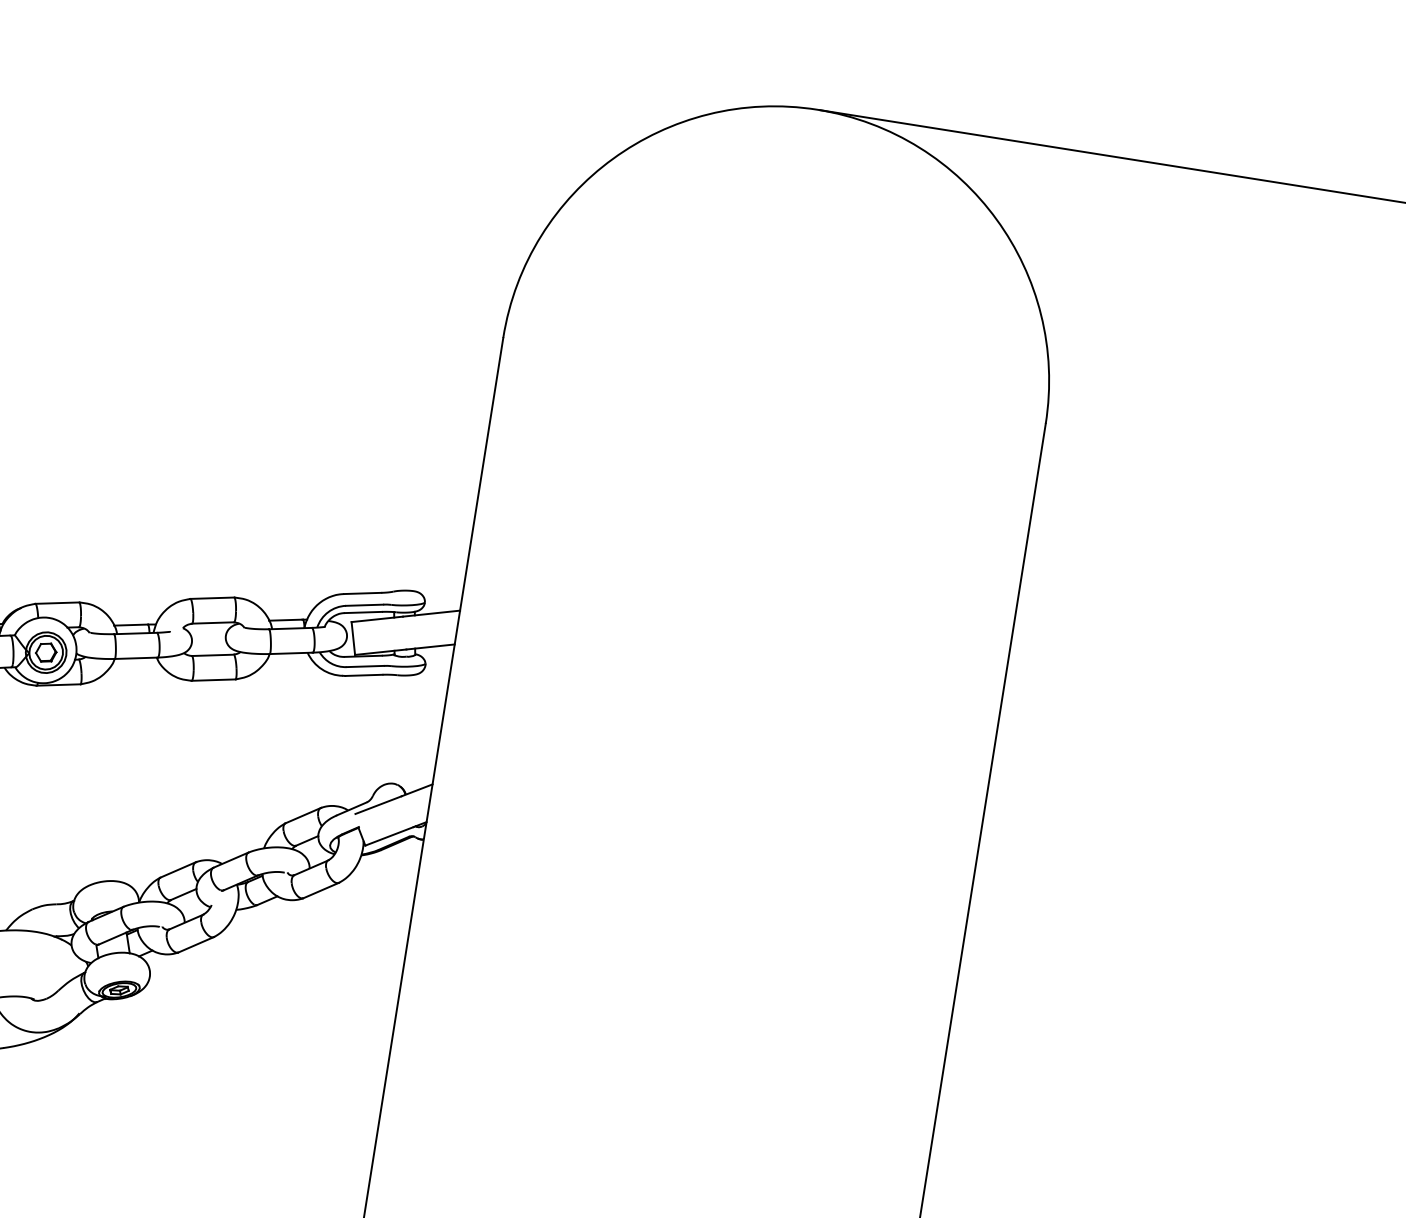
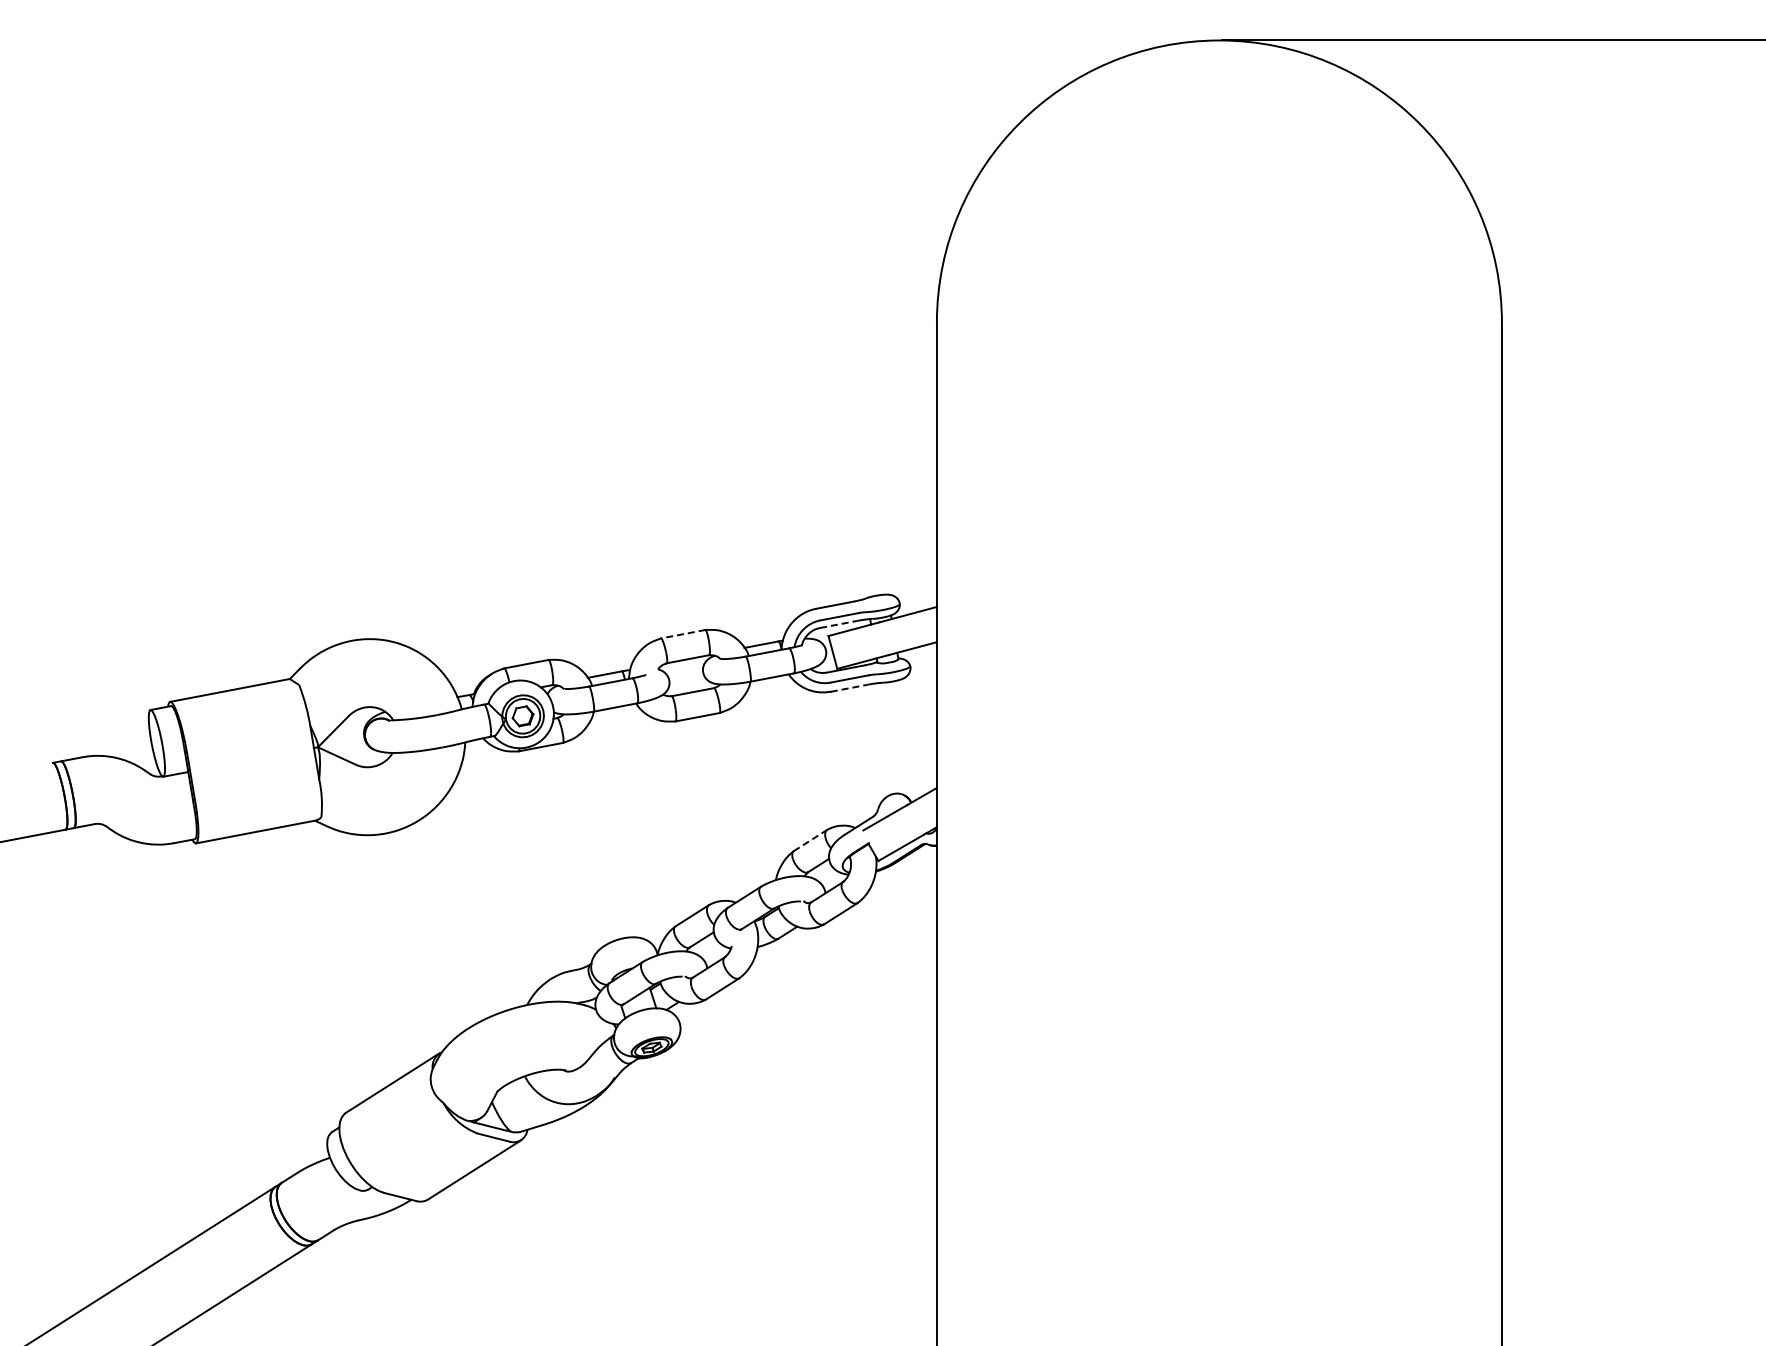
line: (212, 598) -> (683, 634), solid -> dashed
line: (363, 612) -> (839, 624), solid -> dashed
line: (364, 675) -> (850, 688), solid -> dashed
line: (303, 815) -> (810, 840), solid -> dashed

